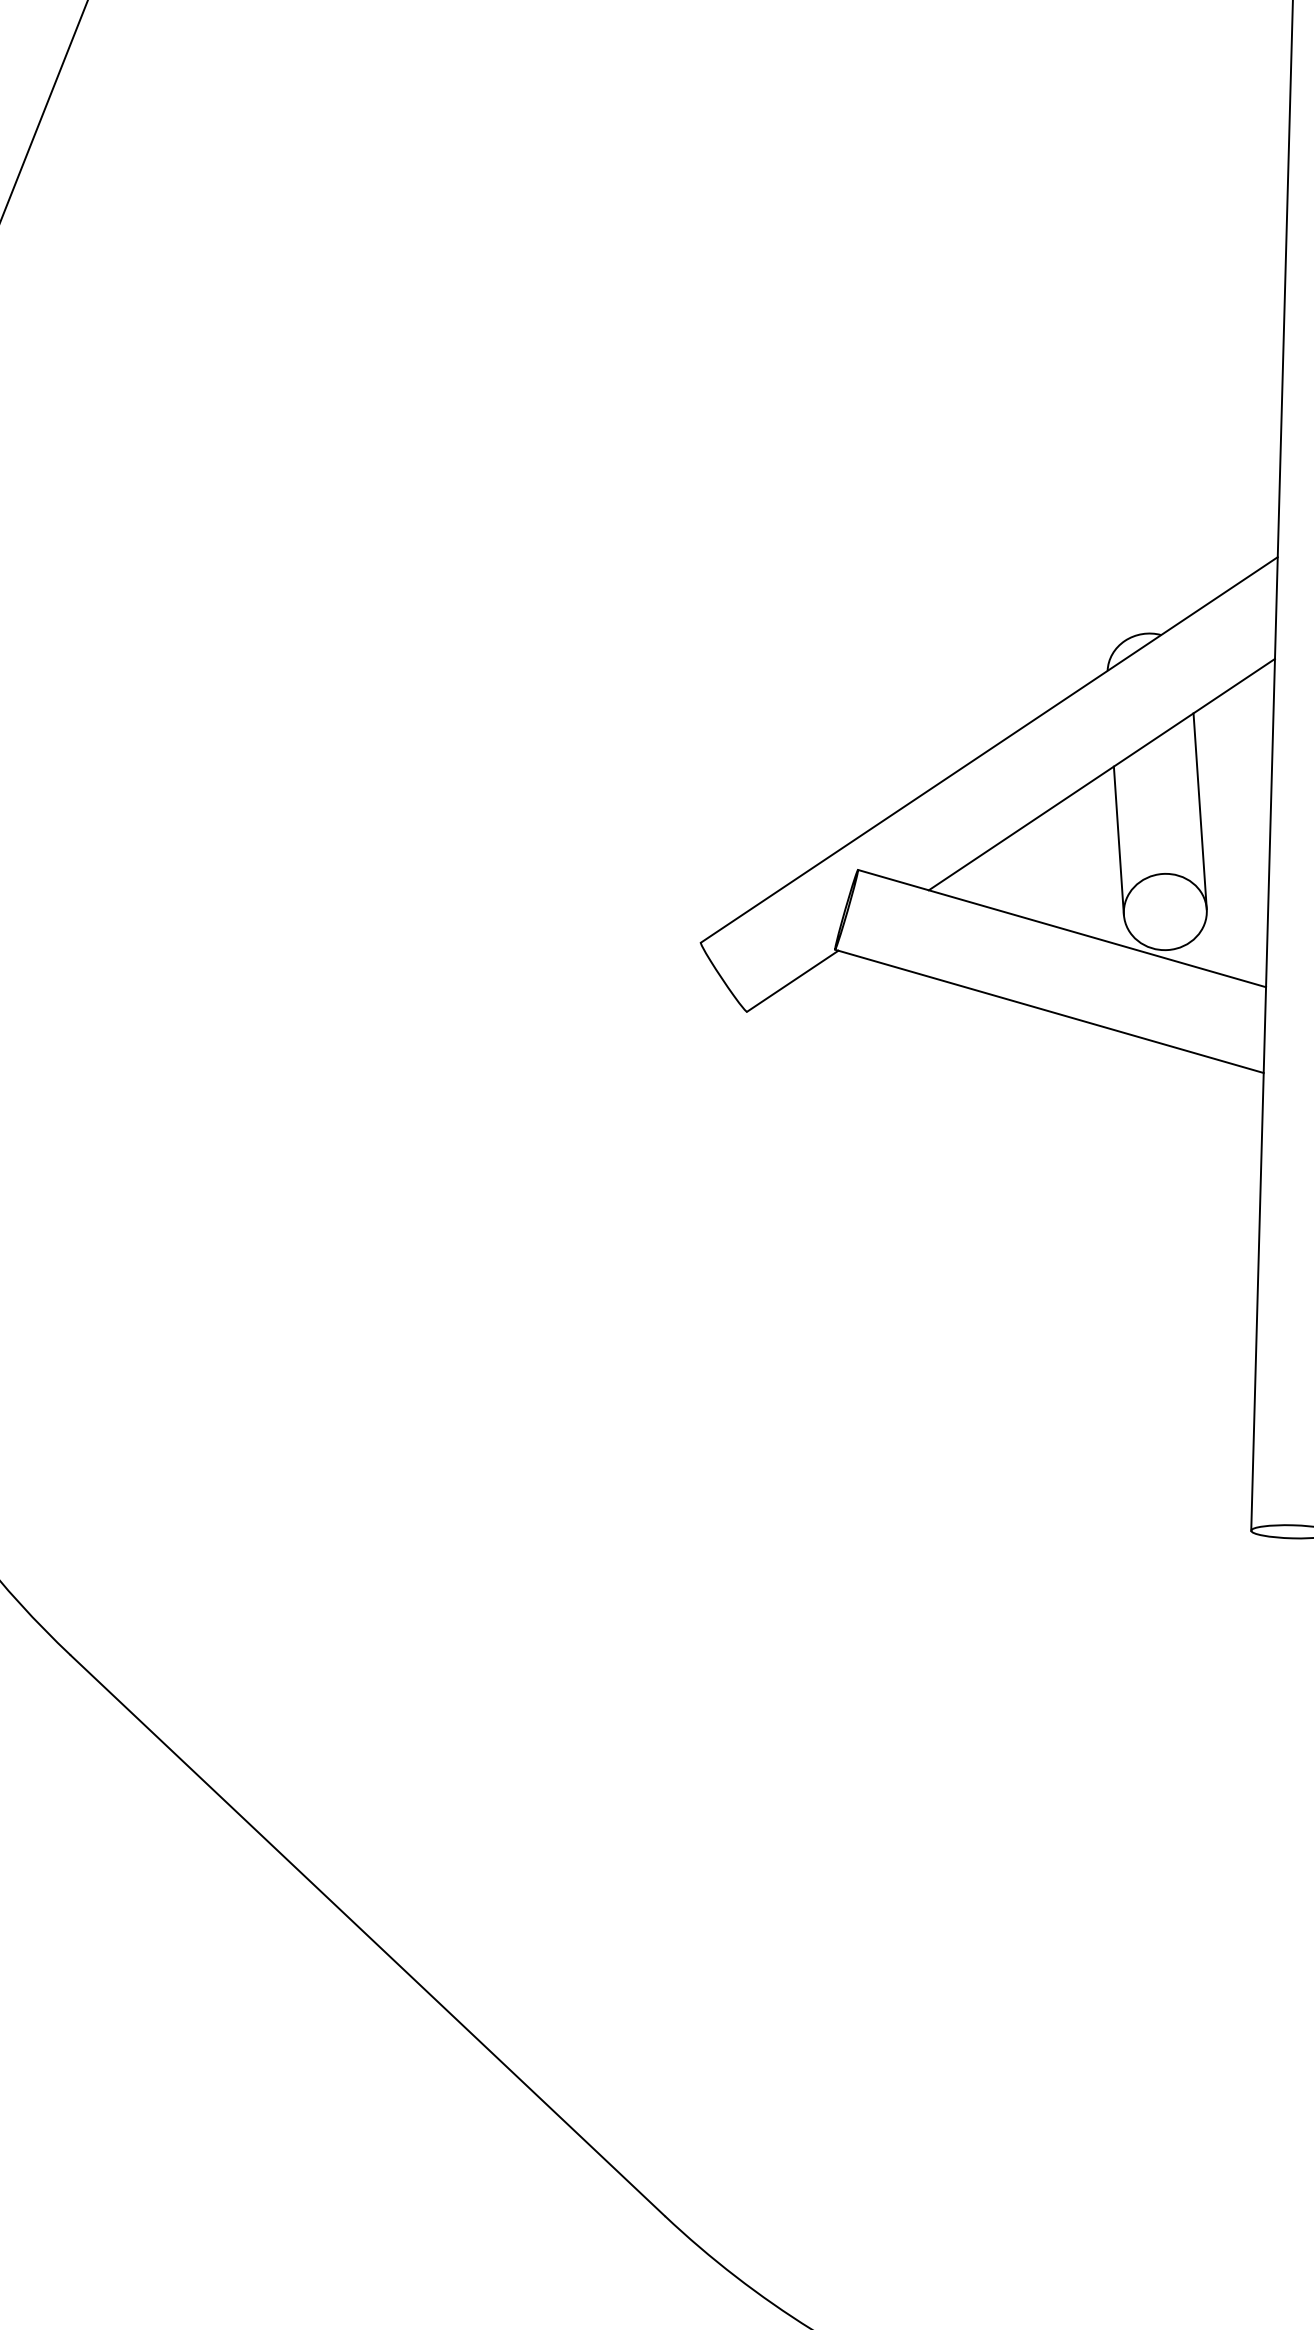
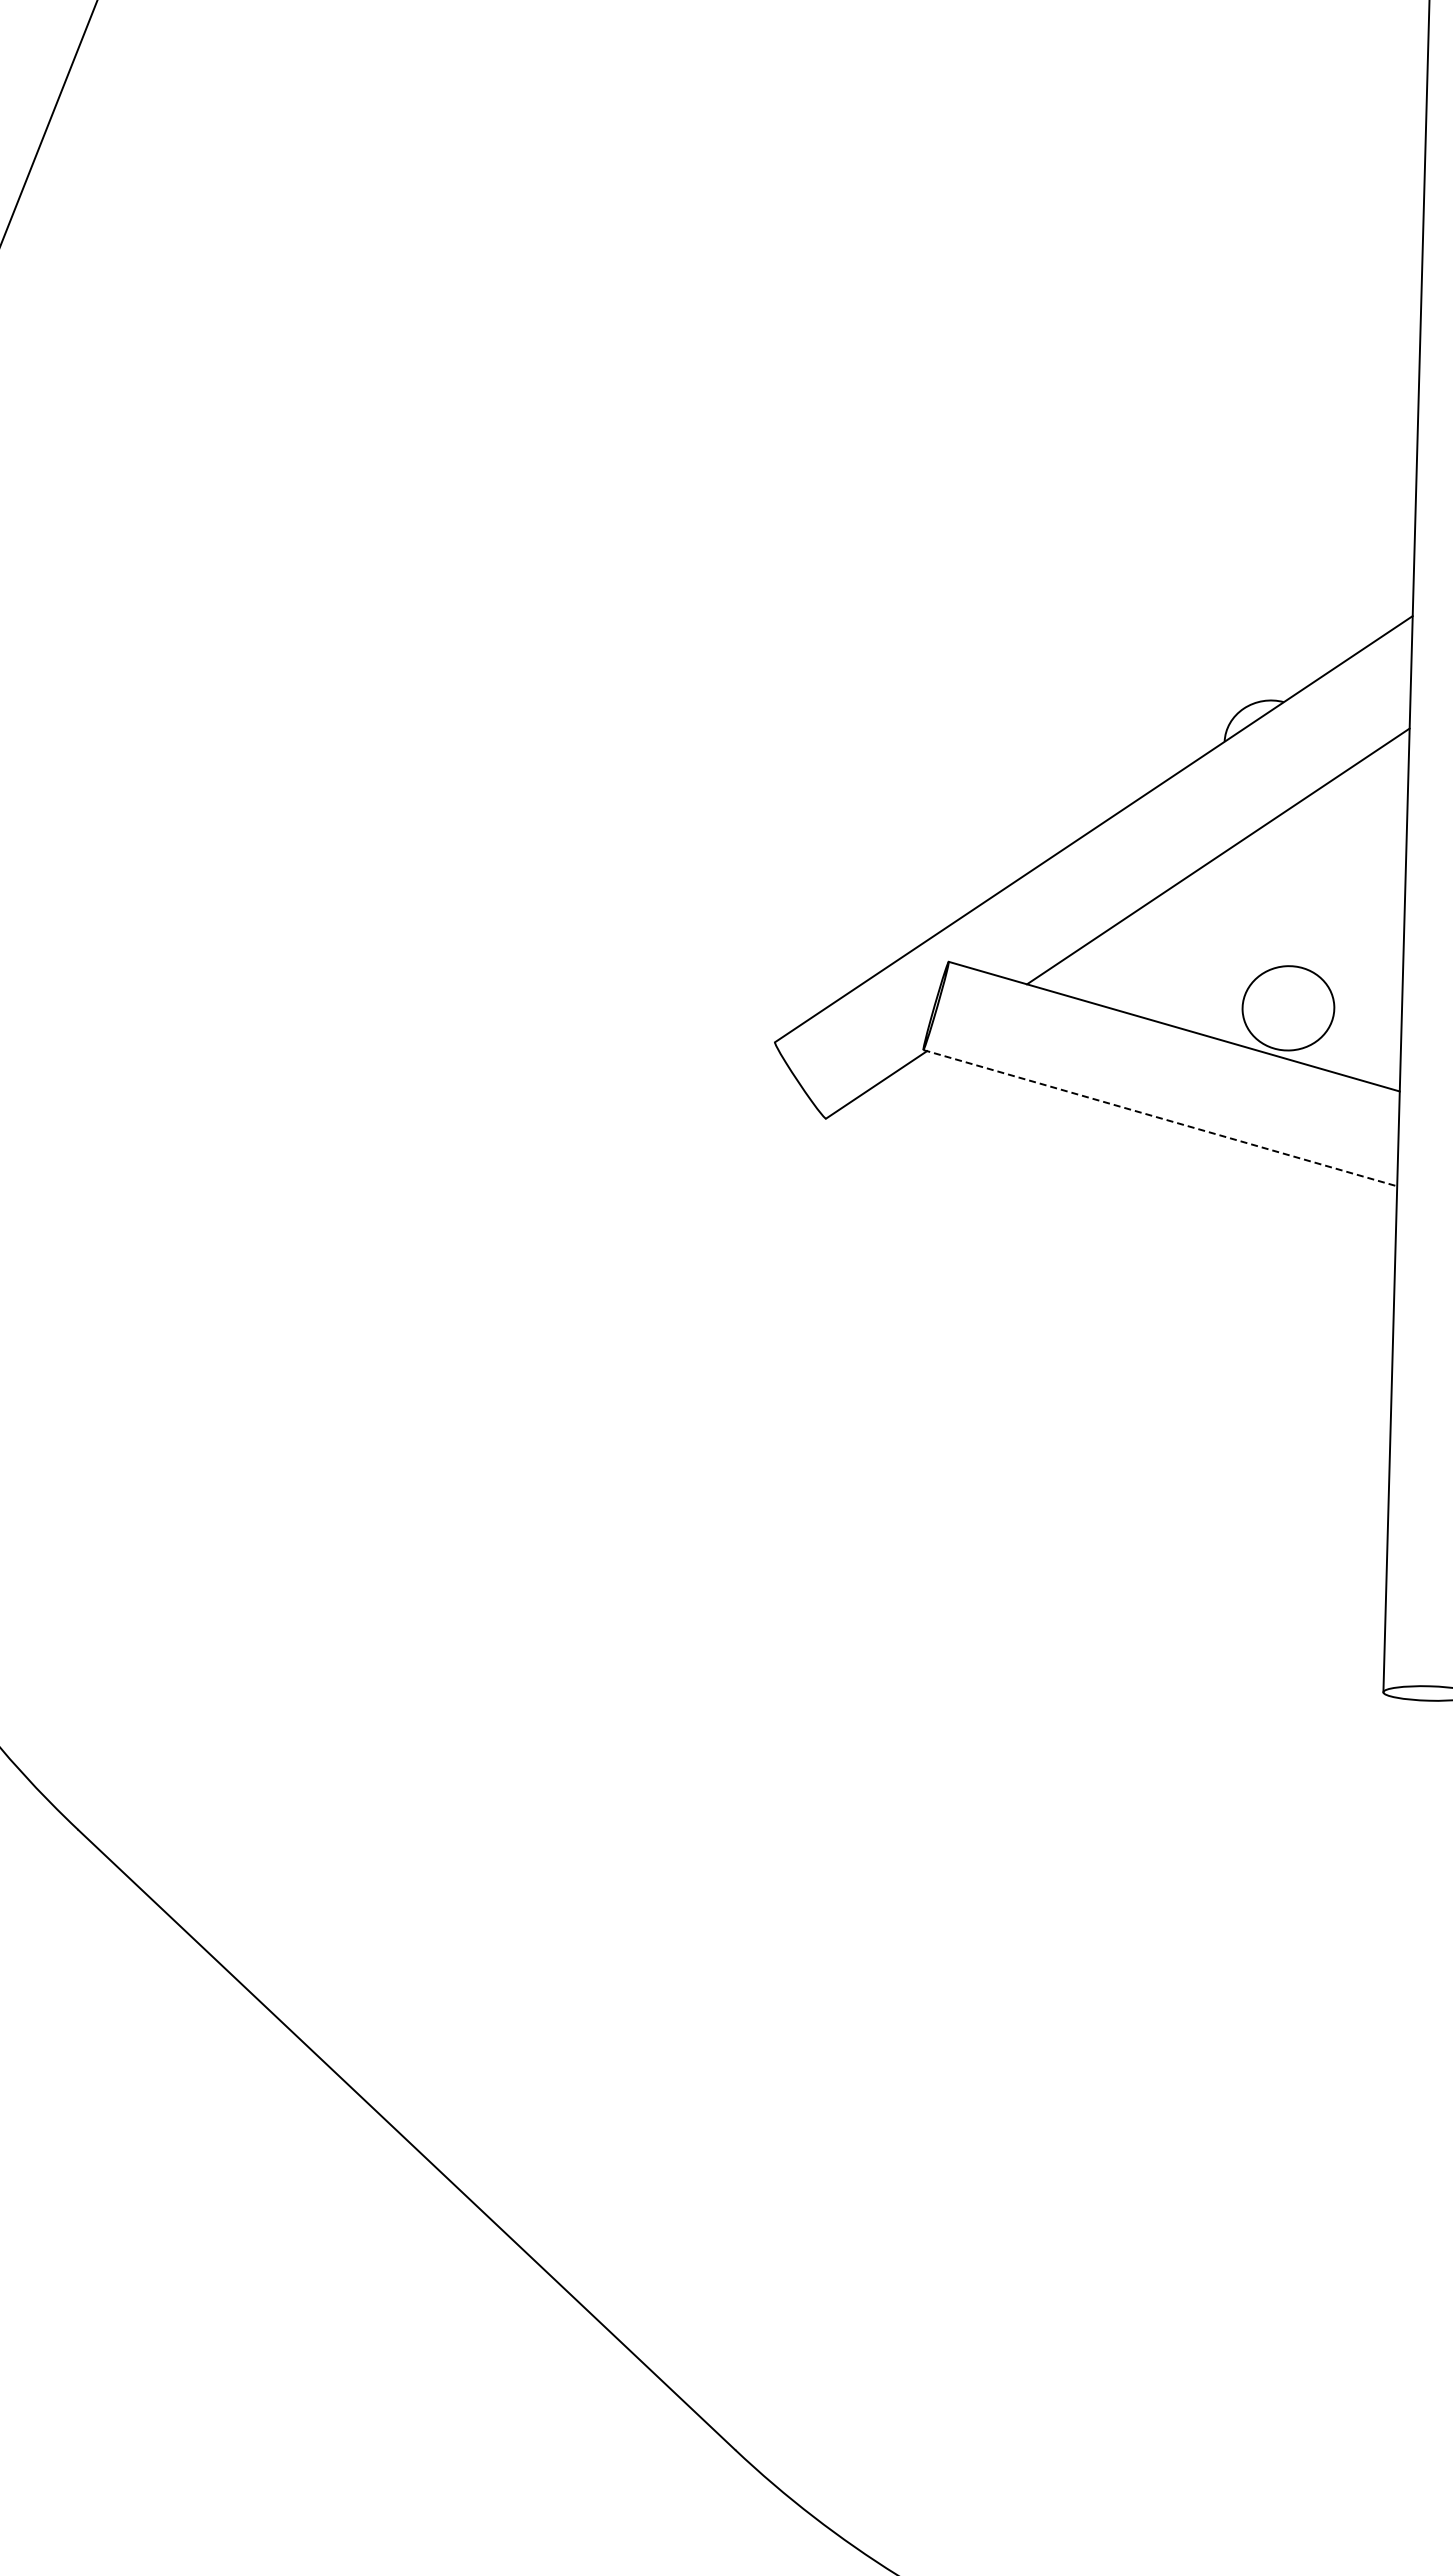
line: (1199, 810) -> (1326, 896), removed
line: (1118, 840) -> (1236, 929), removed
line: (1049, 1011) -> (1160, 1118), solid -> dashed

